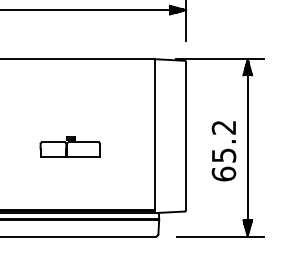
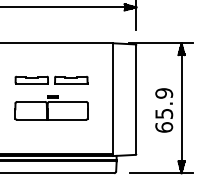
part: (70, 108) -> (51, 79), added
text: (224, 127) -> (164, 93), 65.2 -> 65.9
part: (70, 146) -> (51, 107), size x1.67

